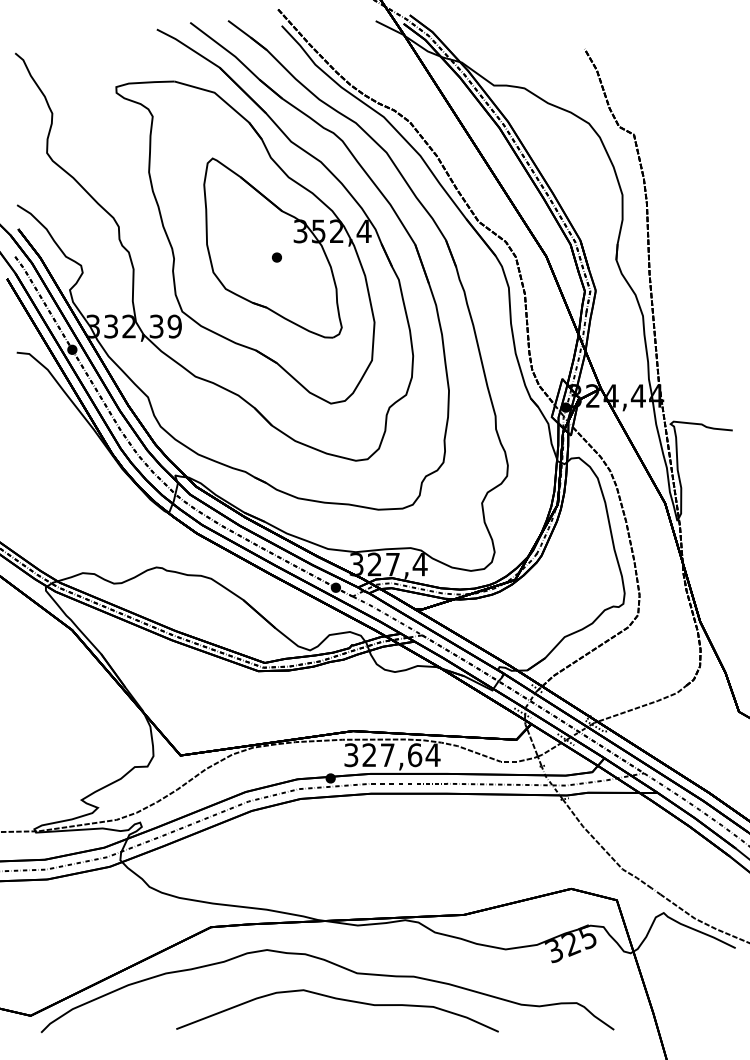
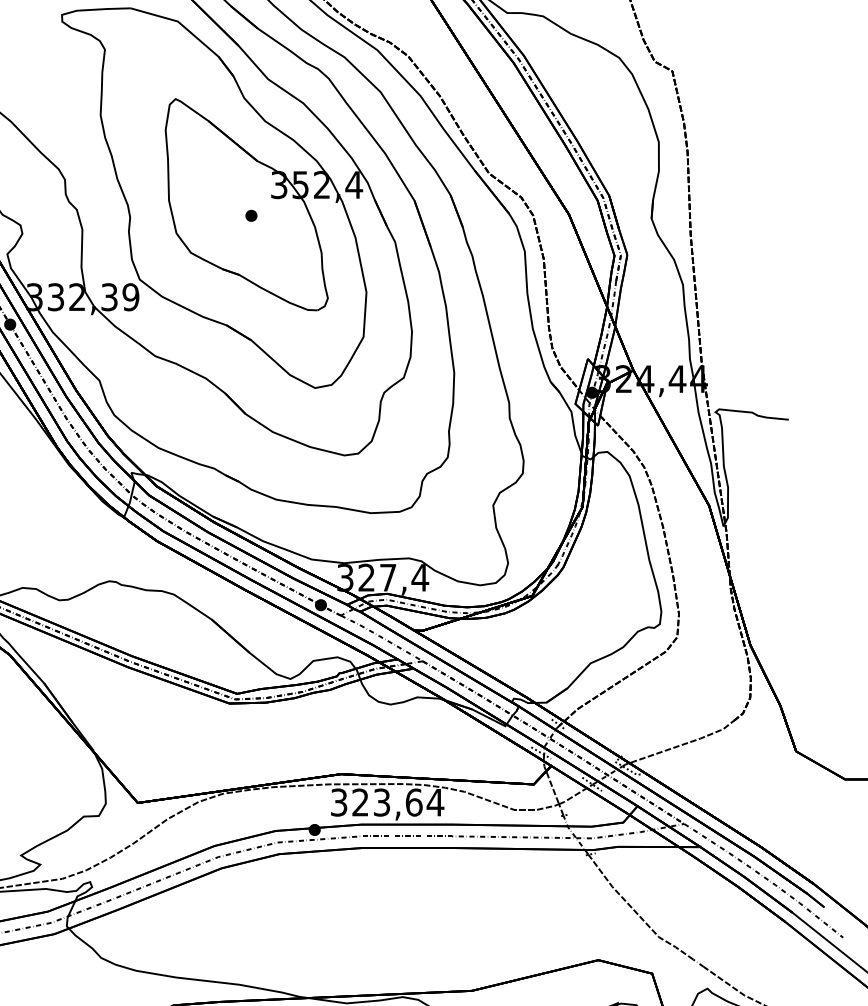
text: (387, 755) -> (381, 802), 327,64 -> 323,64

